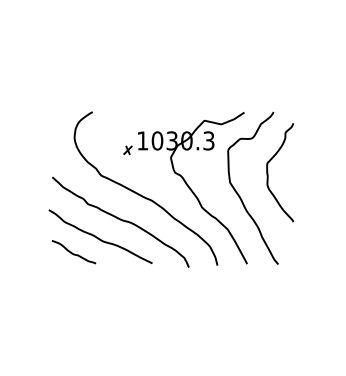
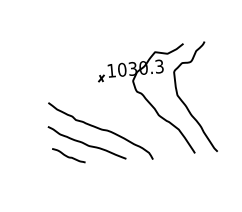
curve: (268, 172) -> (204, 85), removed
curve: (141, 194) -> (114, 109), removed

